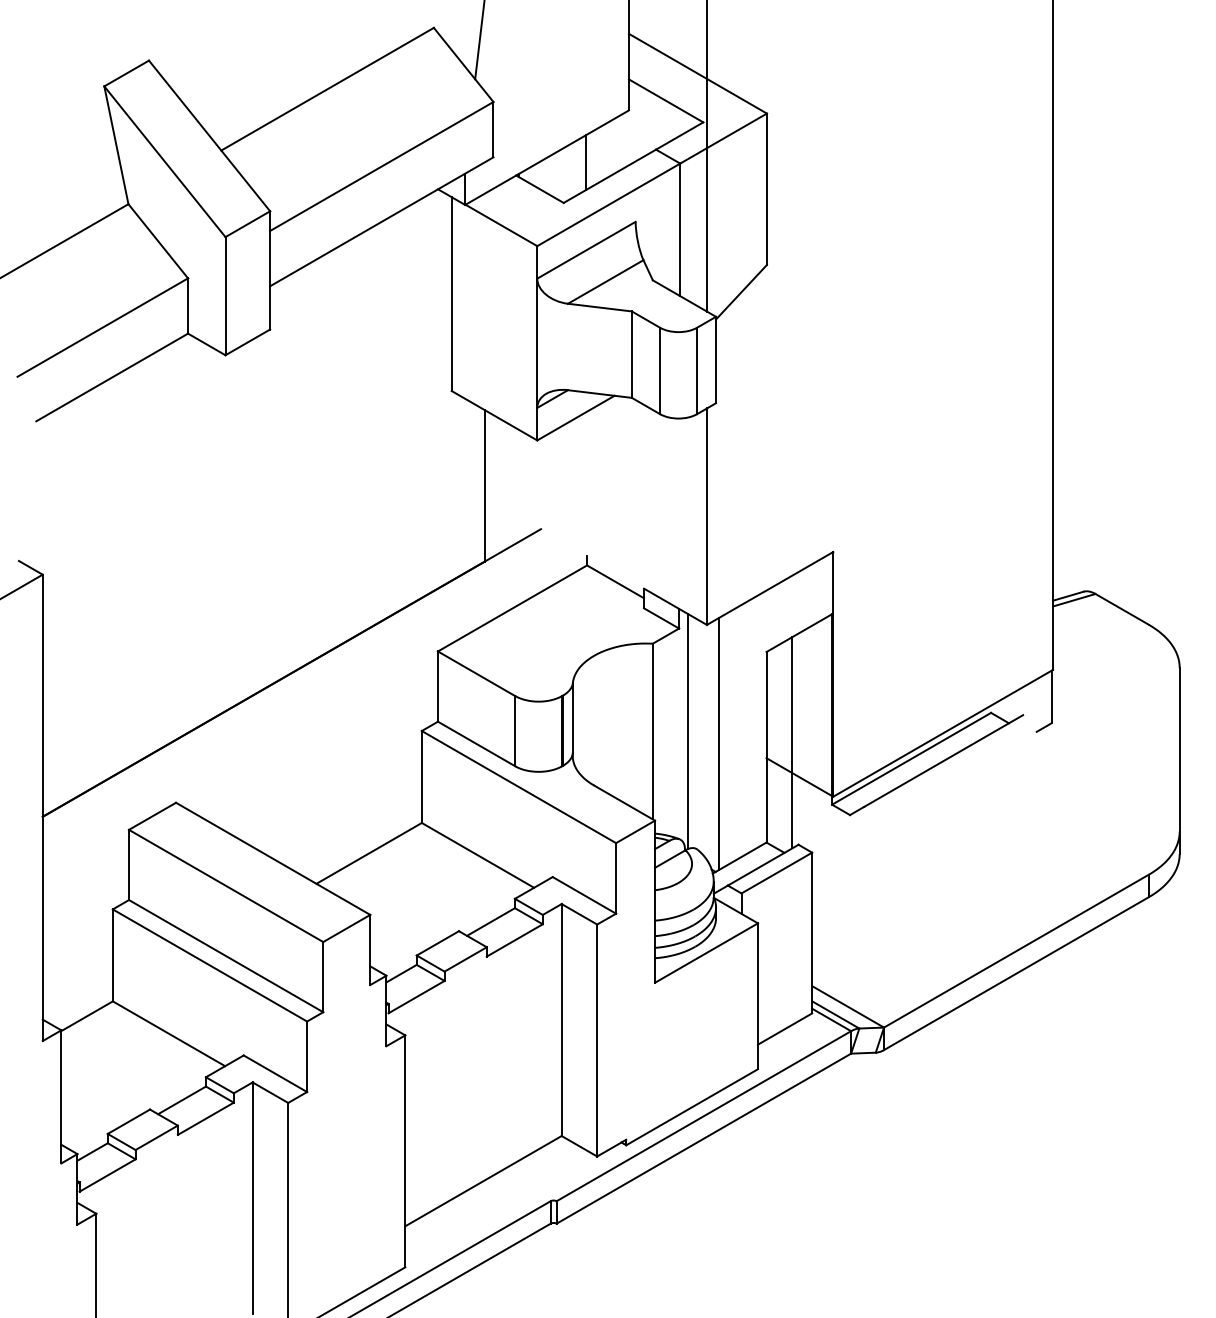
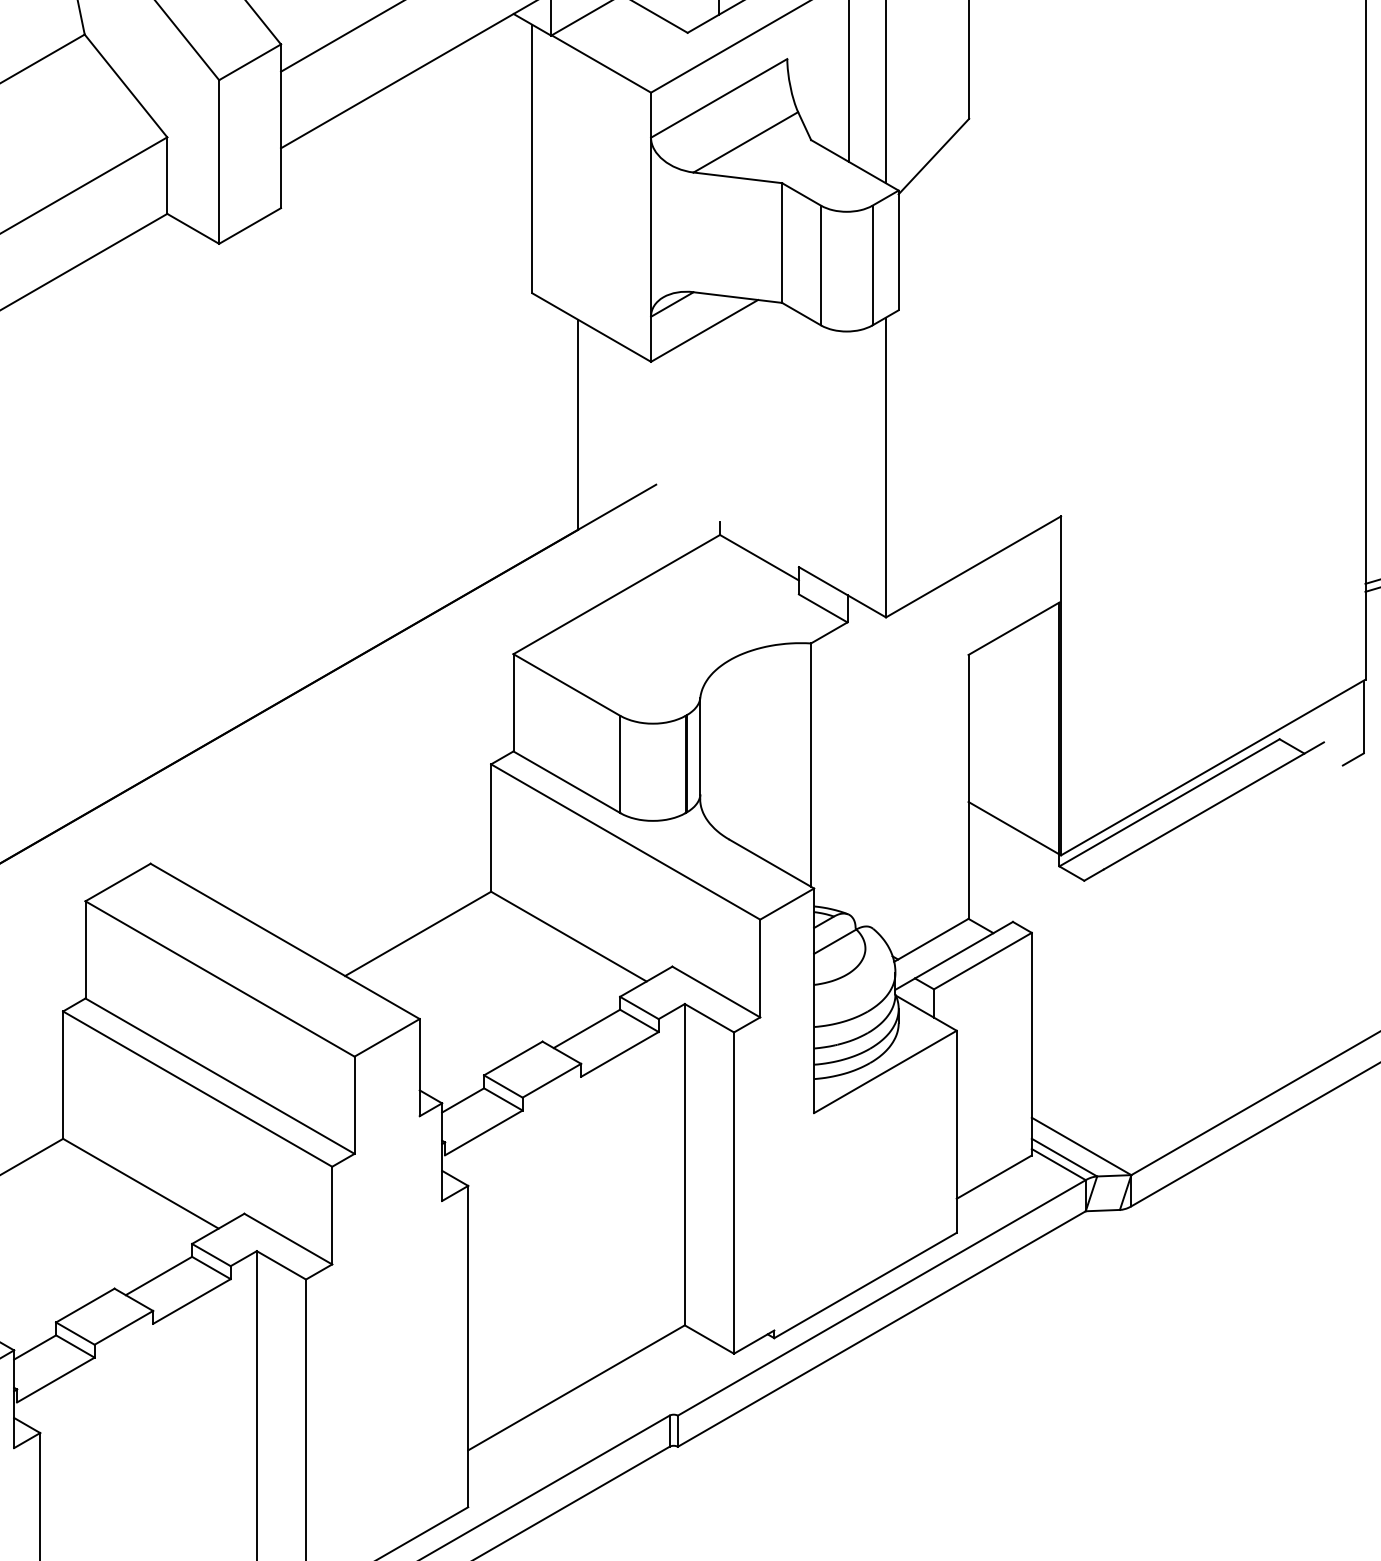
line: (687, 731) -> (859, 765), removed
line: (792, 742) -> (1004, 780), removed
line: (719, 743) -> (903, 781), removed

